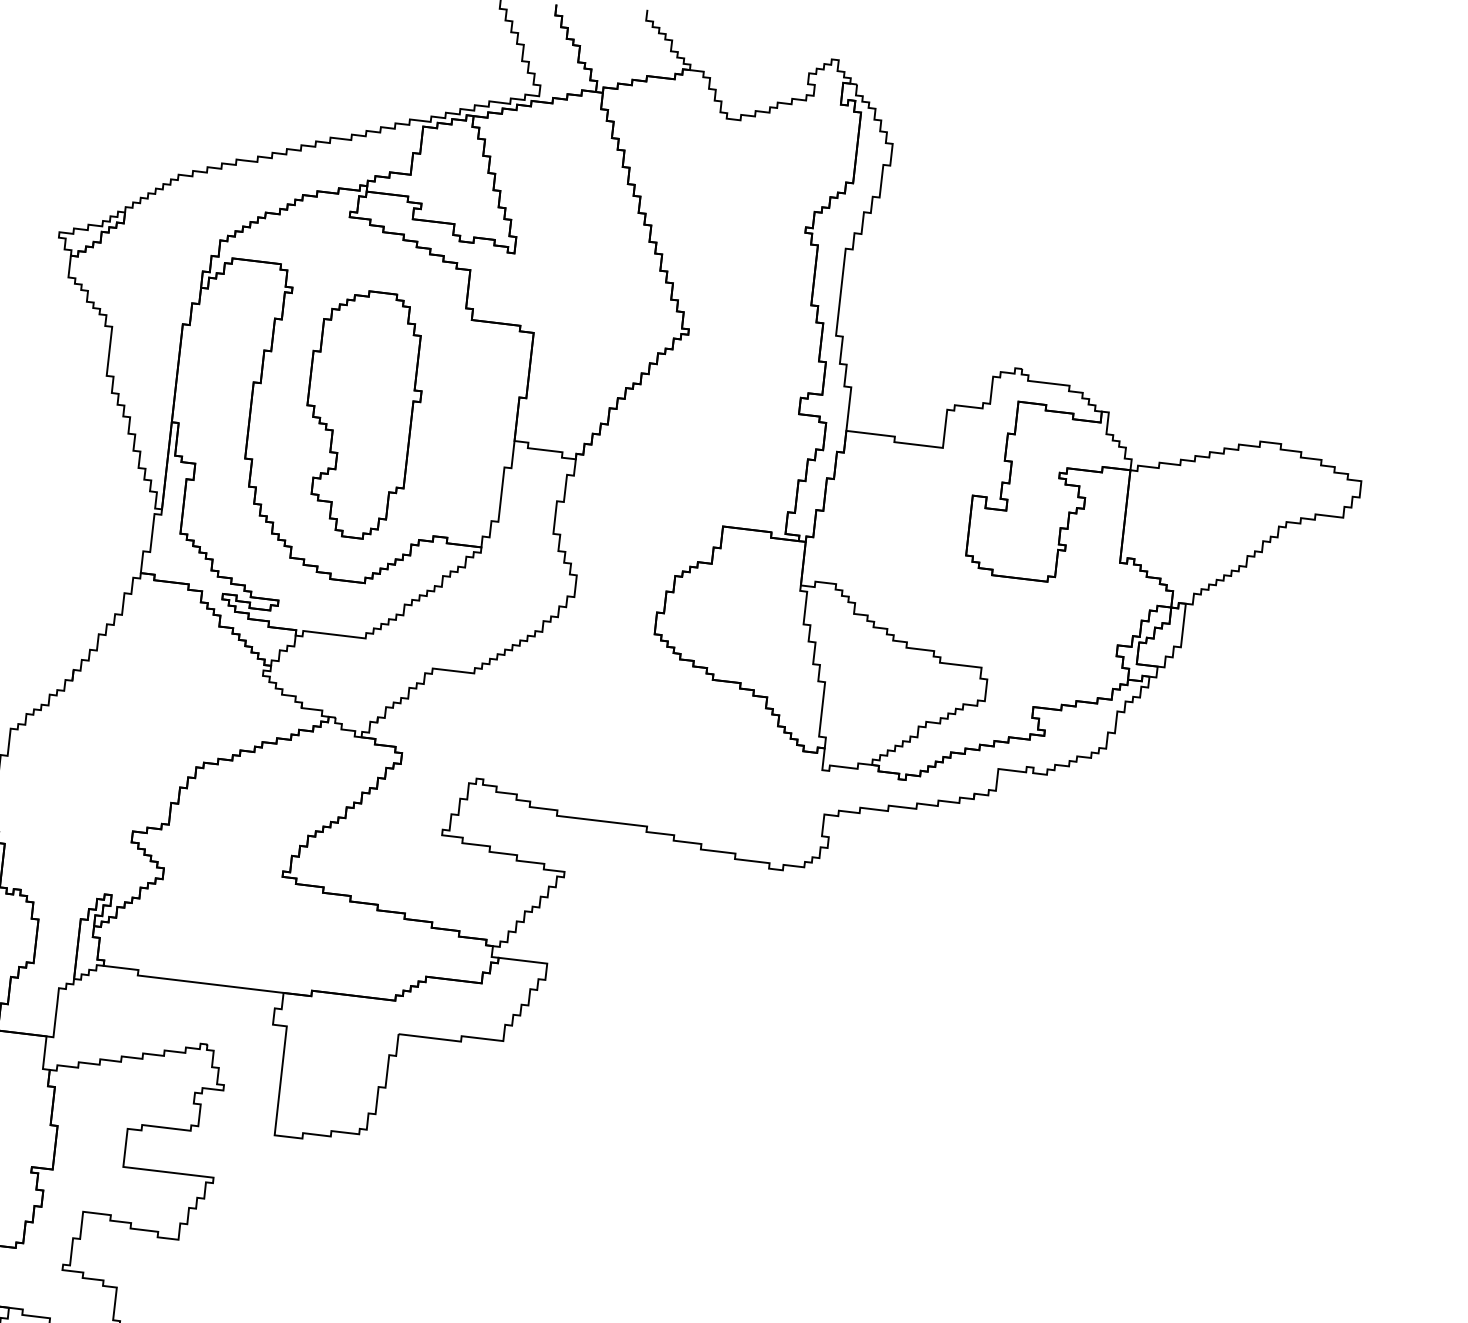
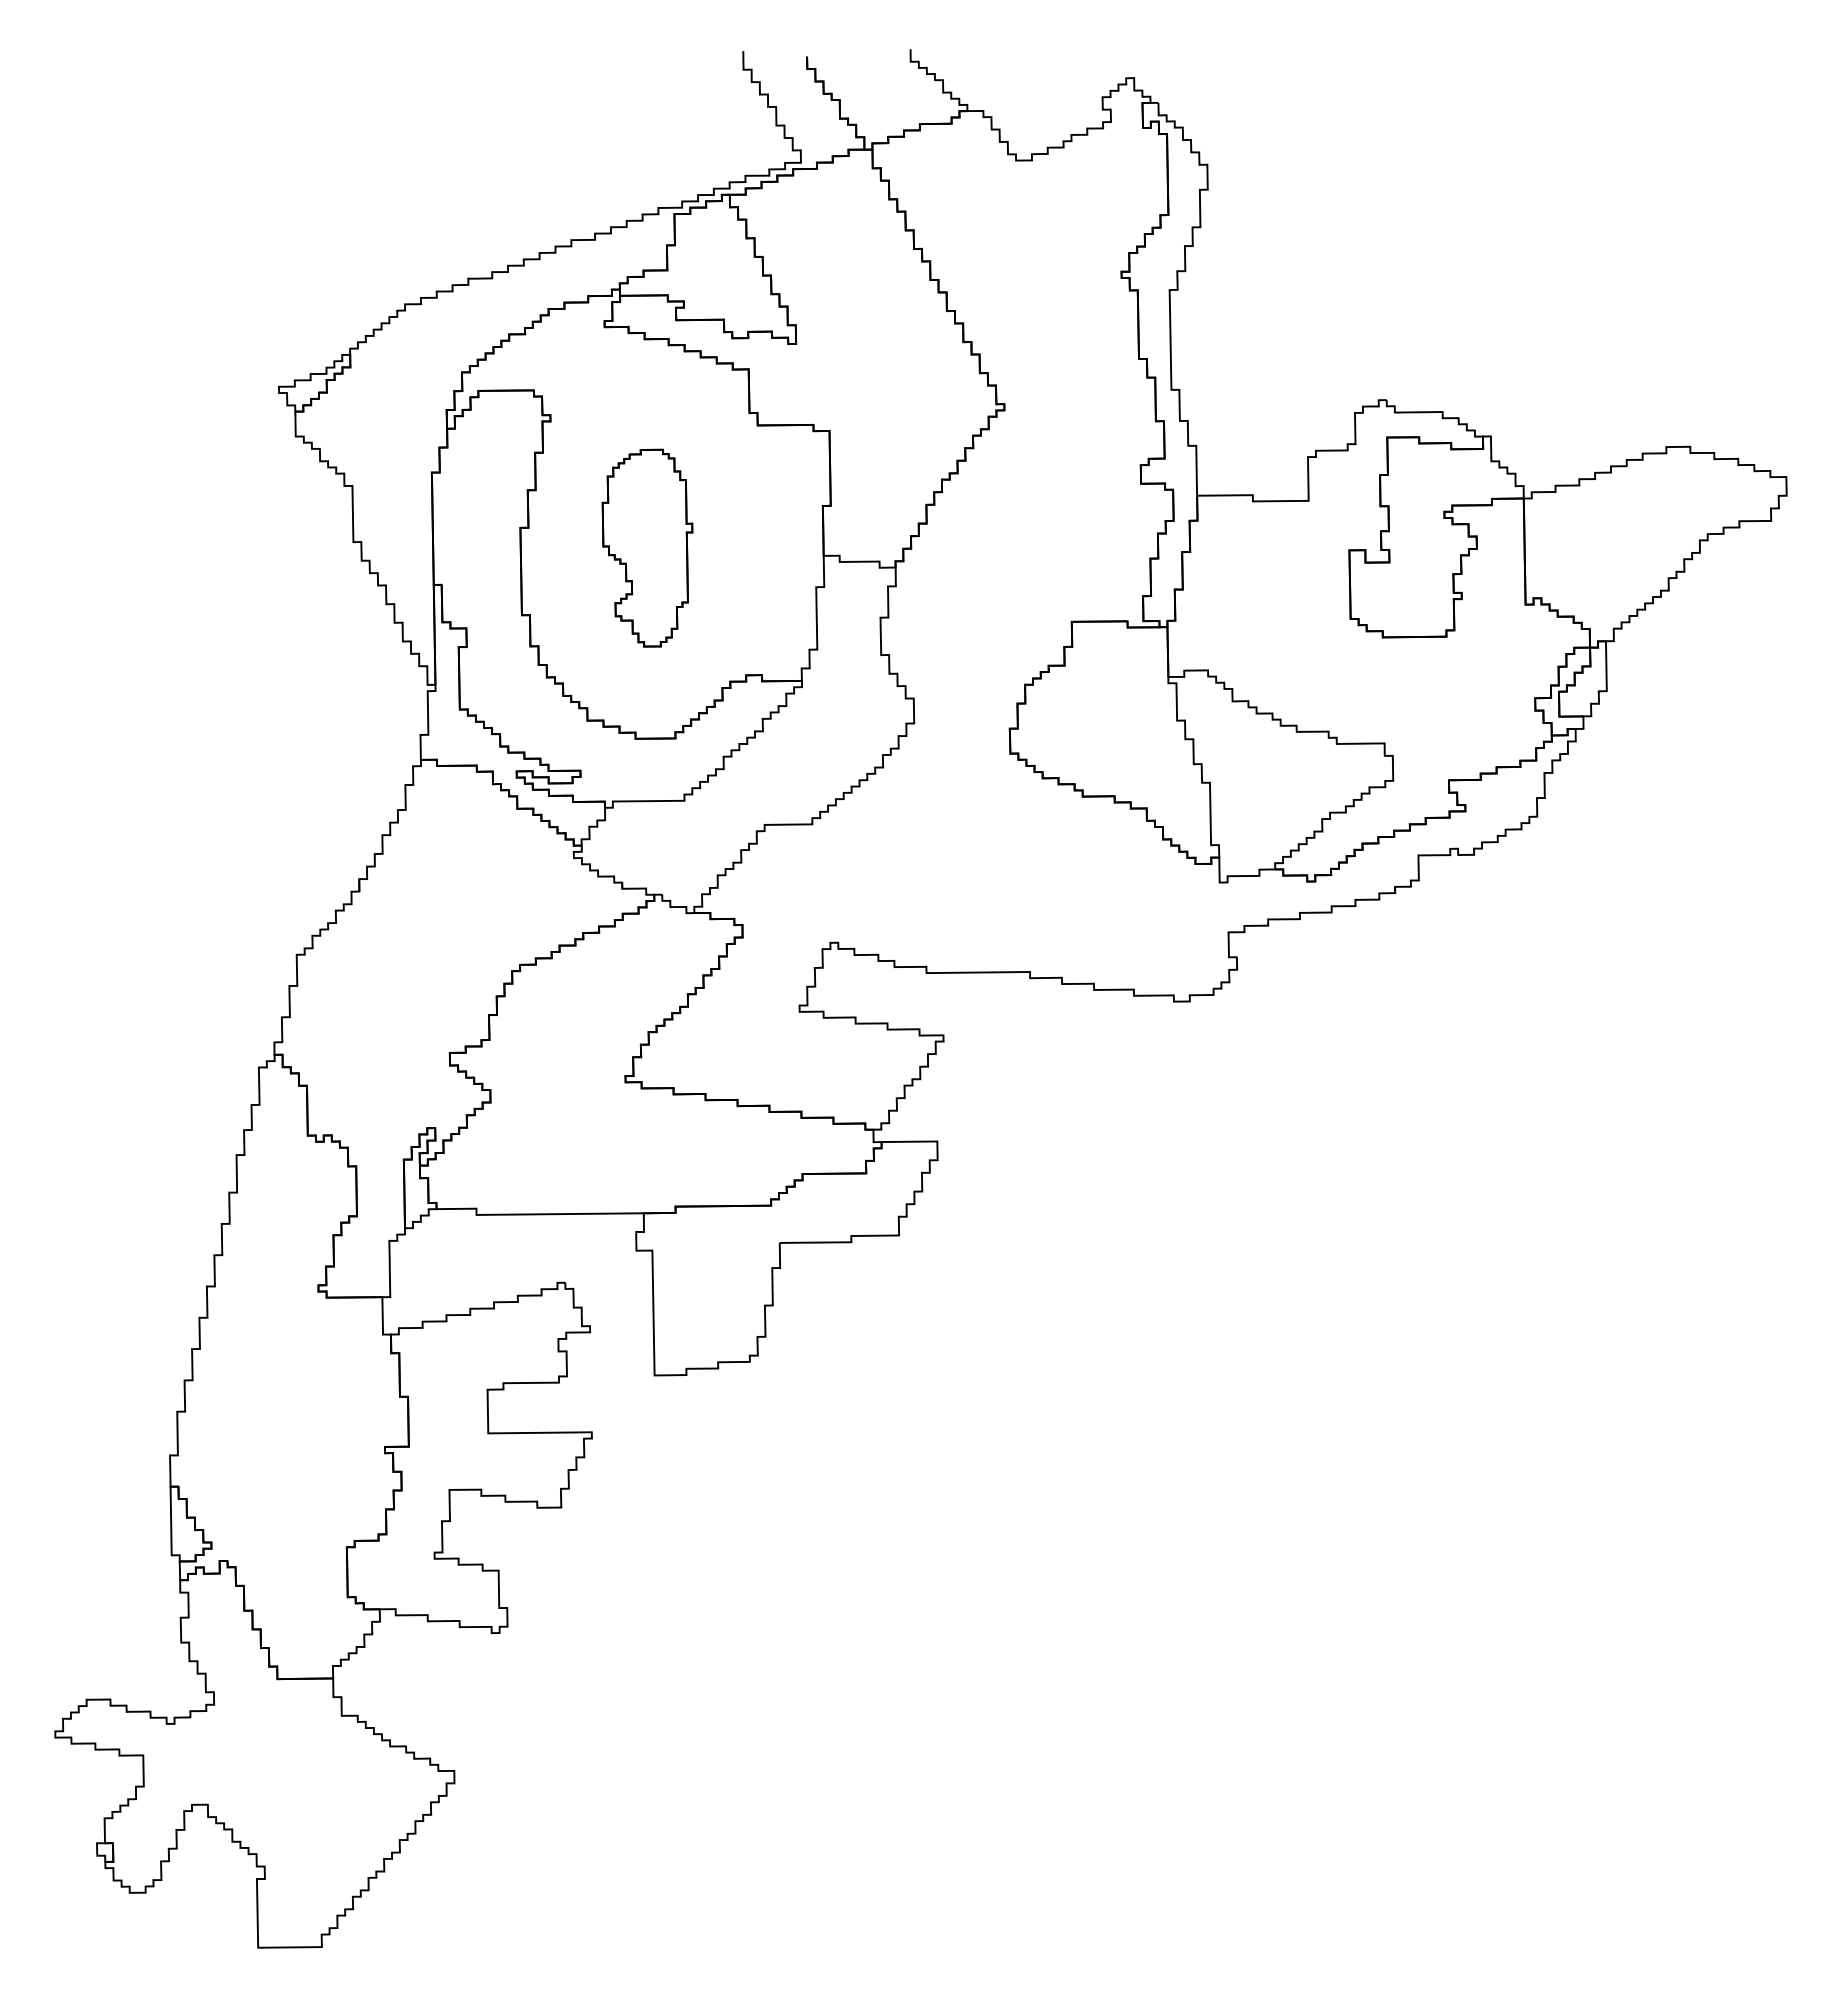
part: (362, 413) -> (647, 547), size x0.7

